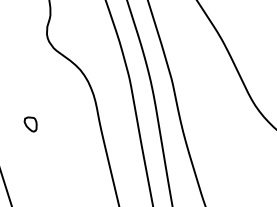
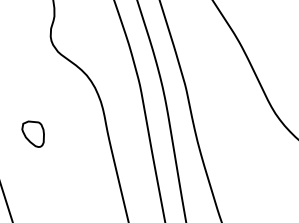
part: (30, 123) -> (32, 133), size x1.67

